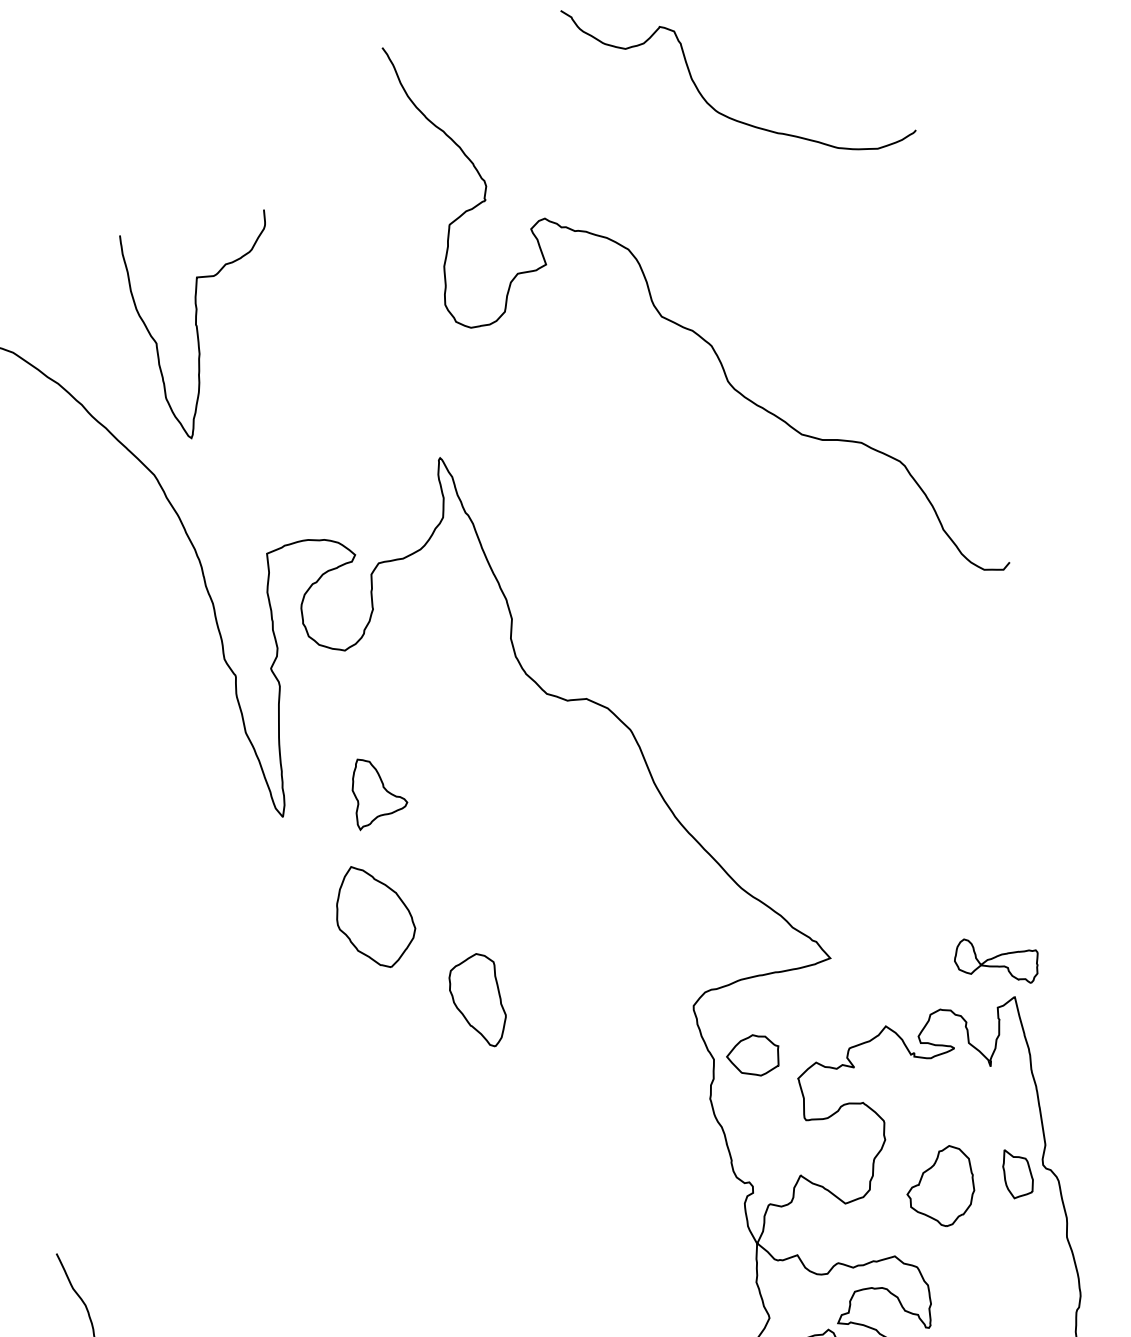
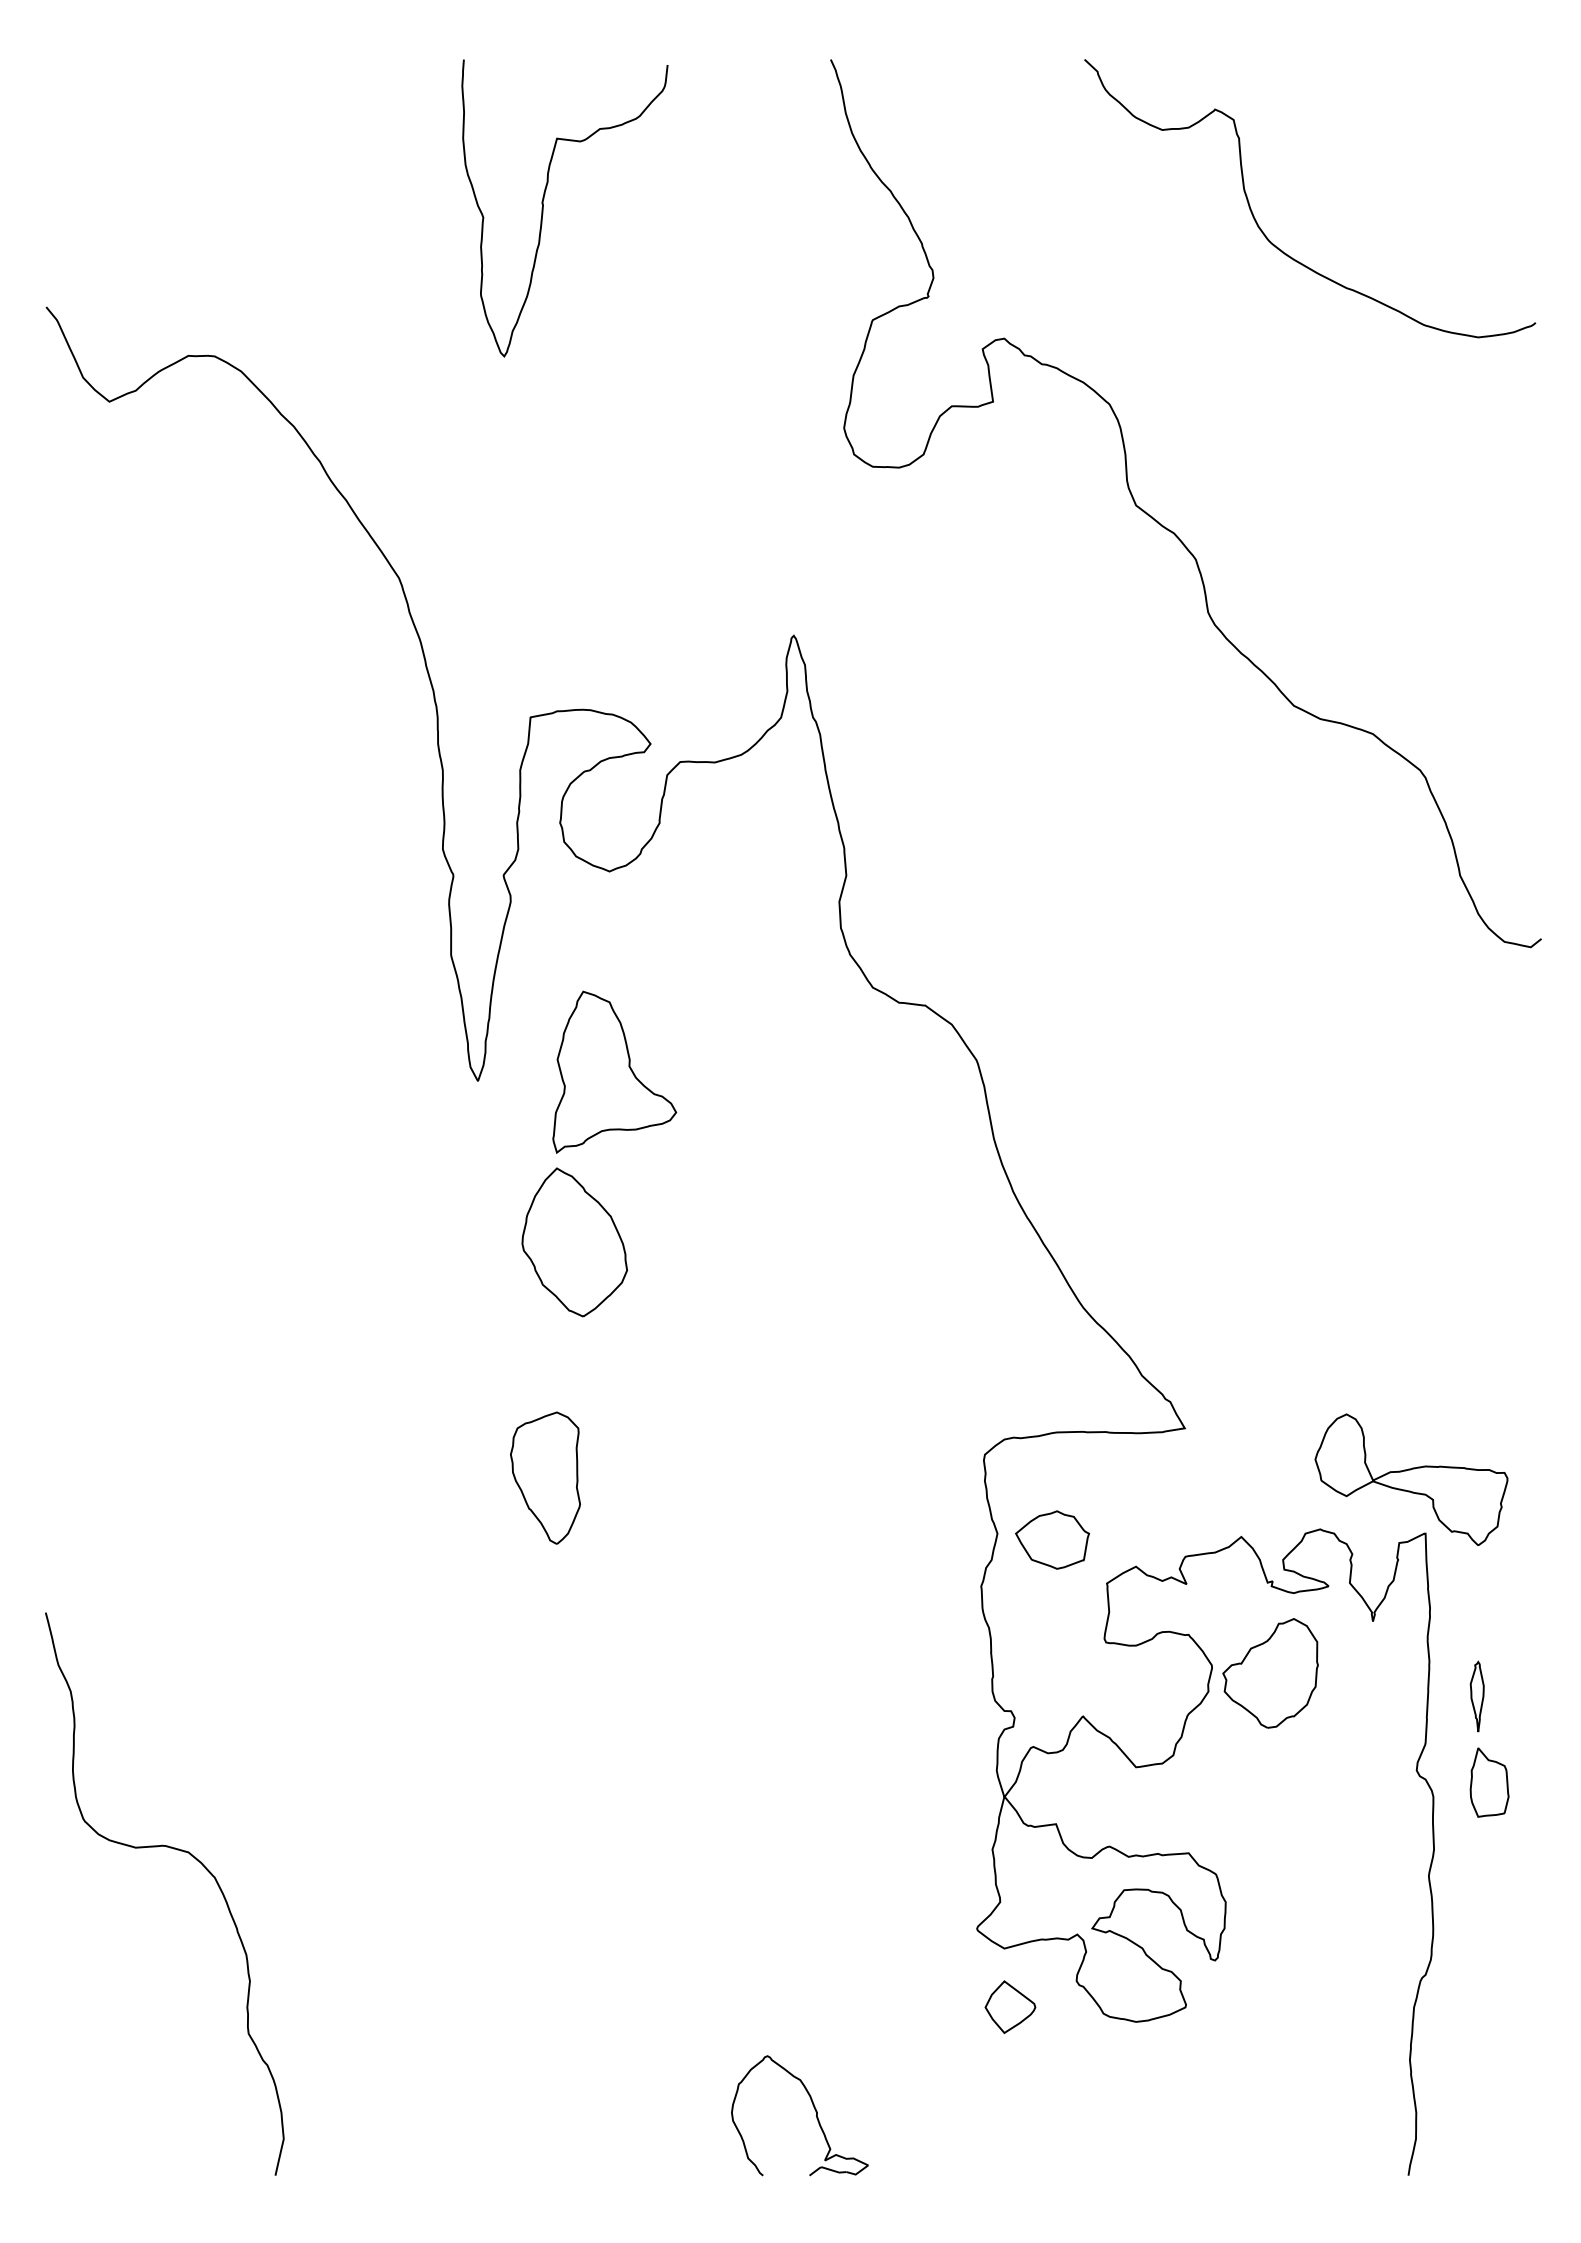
curve: (197, 328) -> (543, 208), moved
part: (377, 790) -> (614, 1071), size x1.67
part: (997, 961) -> (1411, 1479), size x1.67
part: (477, 1001) -> (545, 1477), moved
part: (1074, 1104) -> (1476, 1696), added
part: (1017, 1172) -> (1489, 1782), moved
part: (940, 1187) -> (1270, 1673), moved

